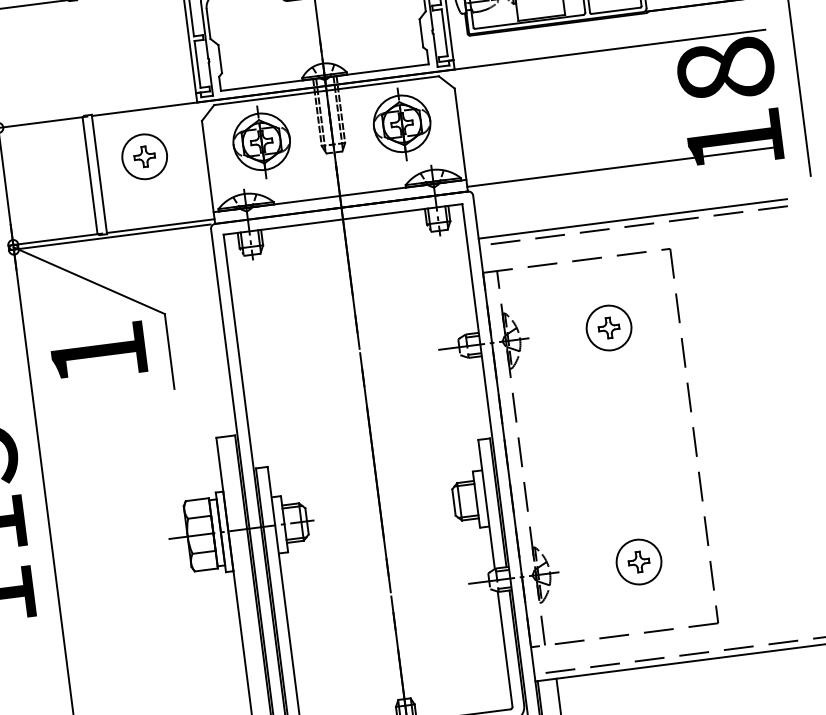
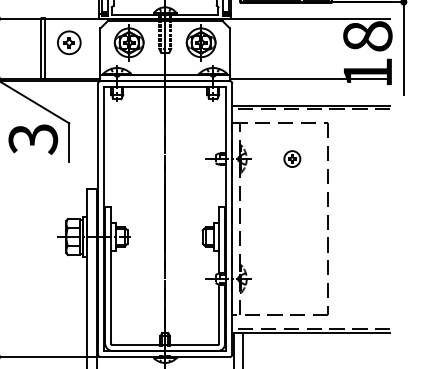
part: (609, 326) -> (292, 158), size x0.7
text: (99, 354) -> (33, 139), 1 -> 3
part: (639, 560) -> (292, 278), removed

